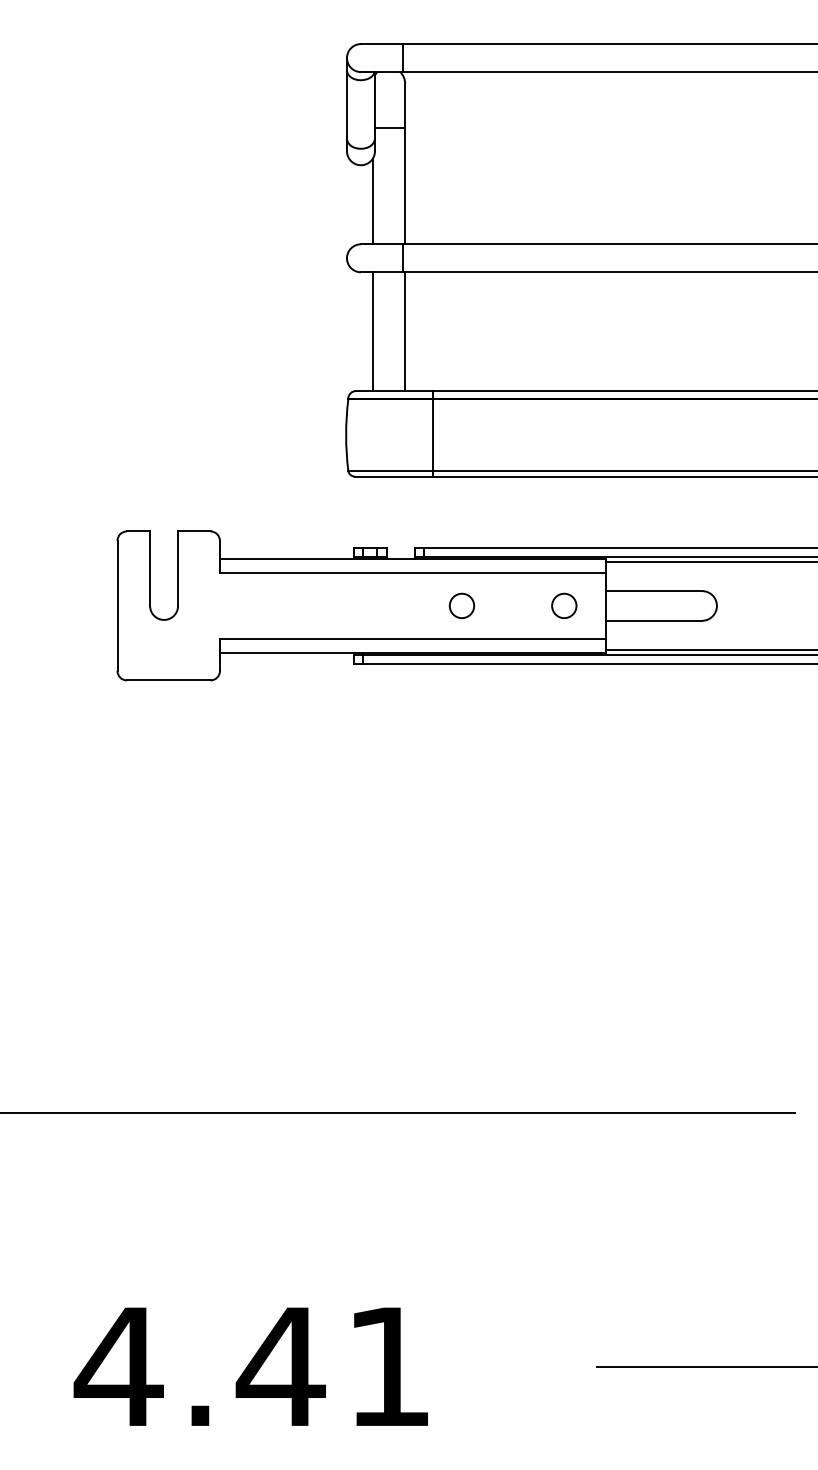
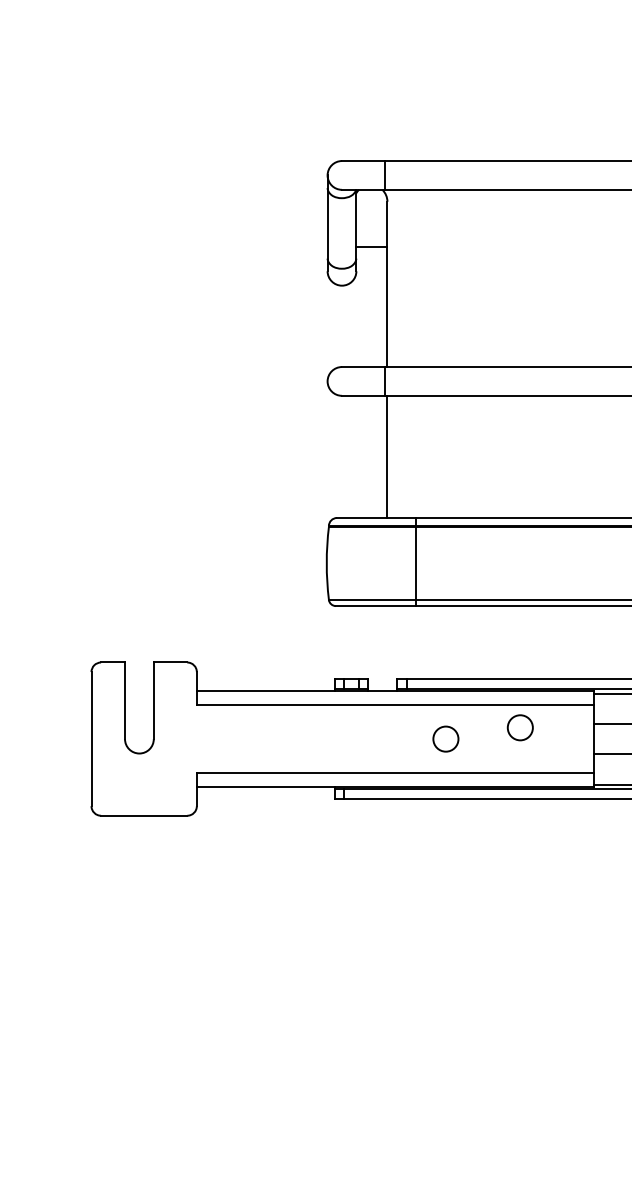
line: (372, 201) -> (353, 322), removed
line: (372, 331) -> (353, 456), removed
circle: (564, 605) -> (520, 727), moved

